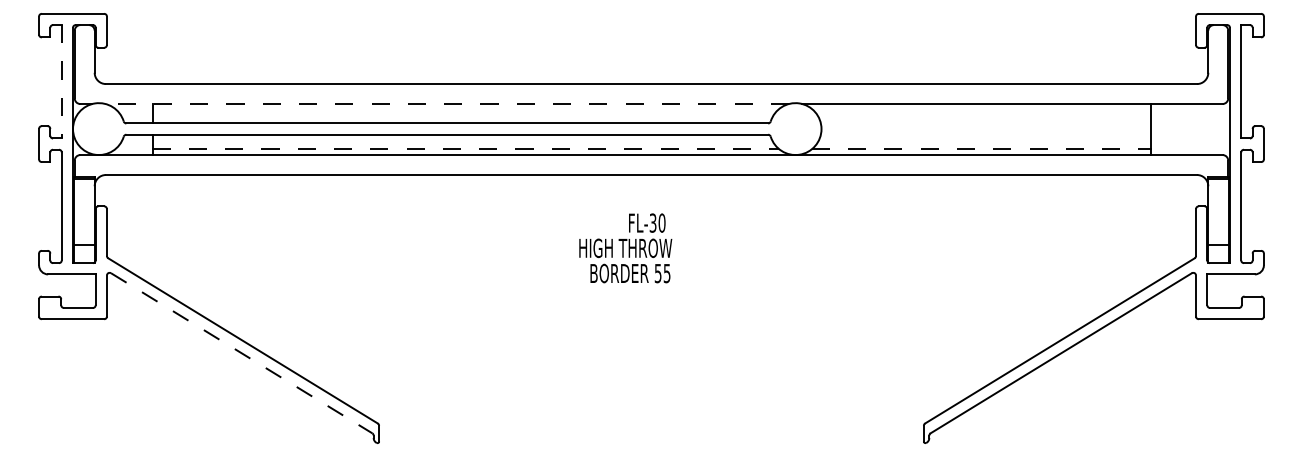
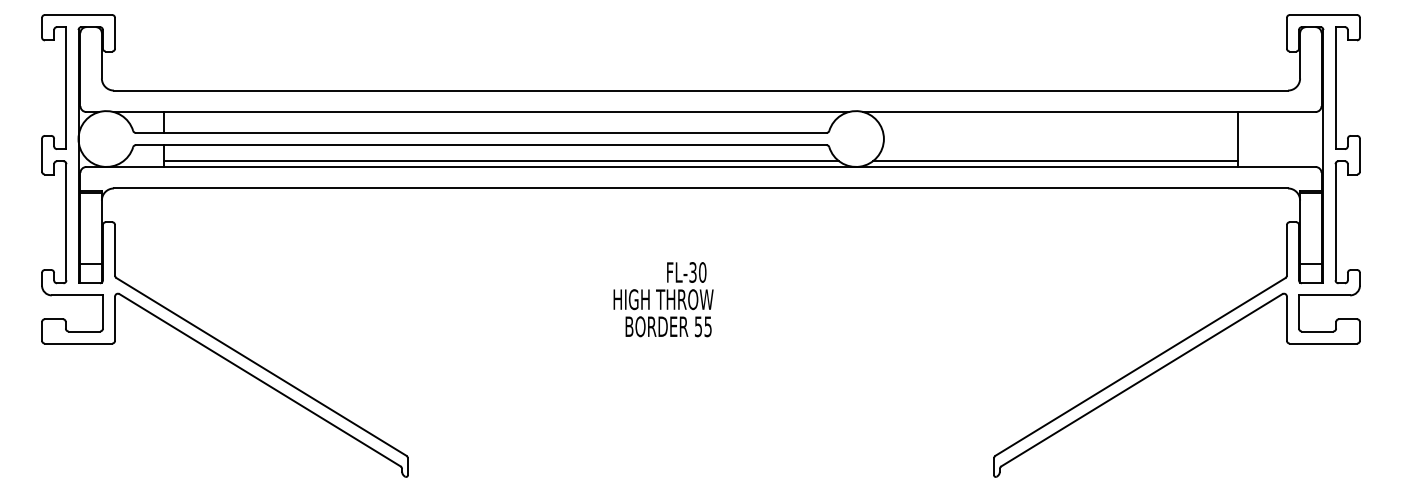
line: (61, 81) -> (66, 87), dashed -> solid
line: (447, 104) -> (481, 112), dashed -> solid
line: (466, 149) -> (501, 160), dashed -> solid
line: (981, 149) -> (1056, 160), dashed -> solid
text: (625, 248) -> (663, 299), moved
line: (242, 353) -> (260, 380), dashed -> solid

